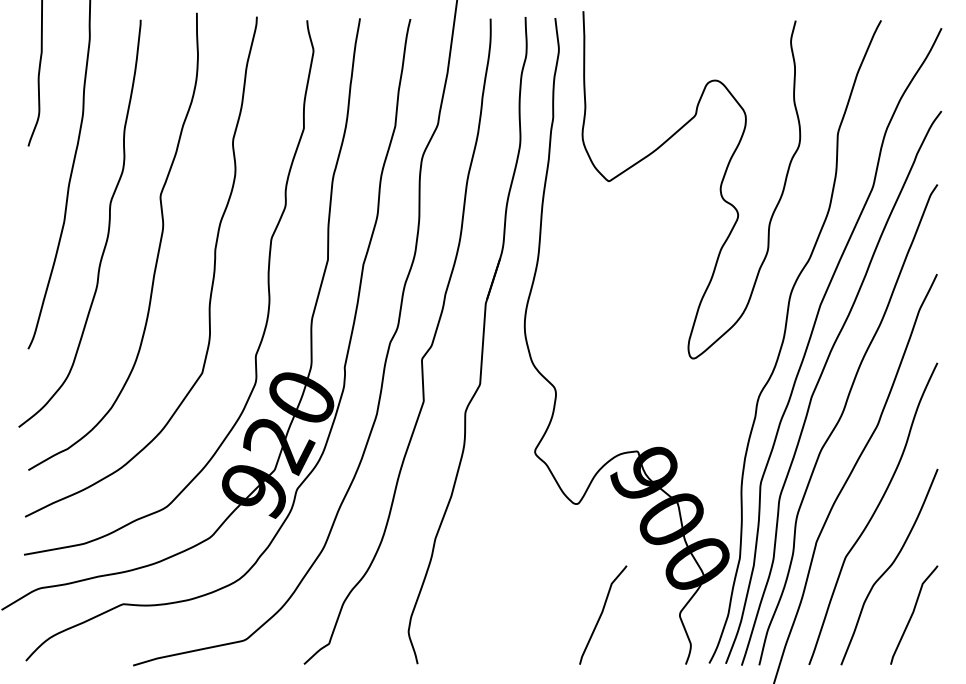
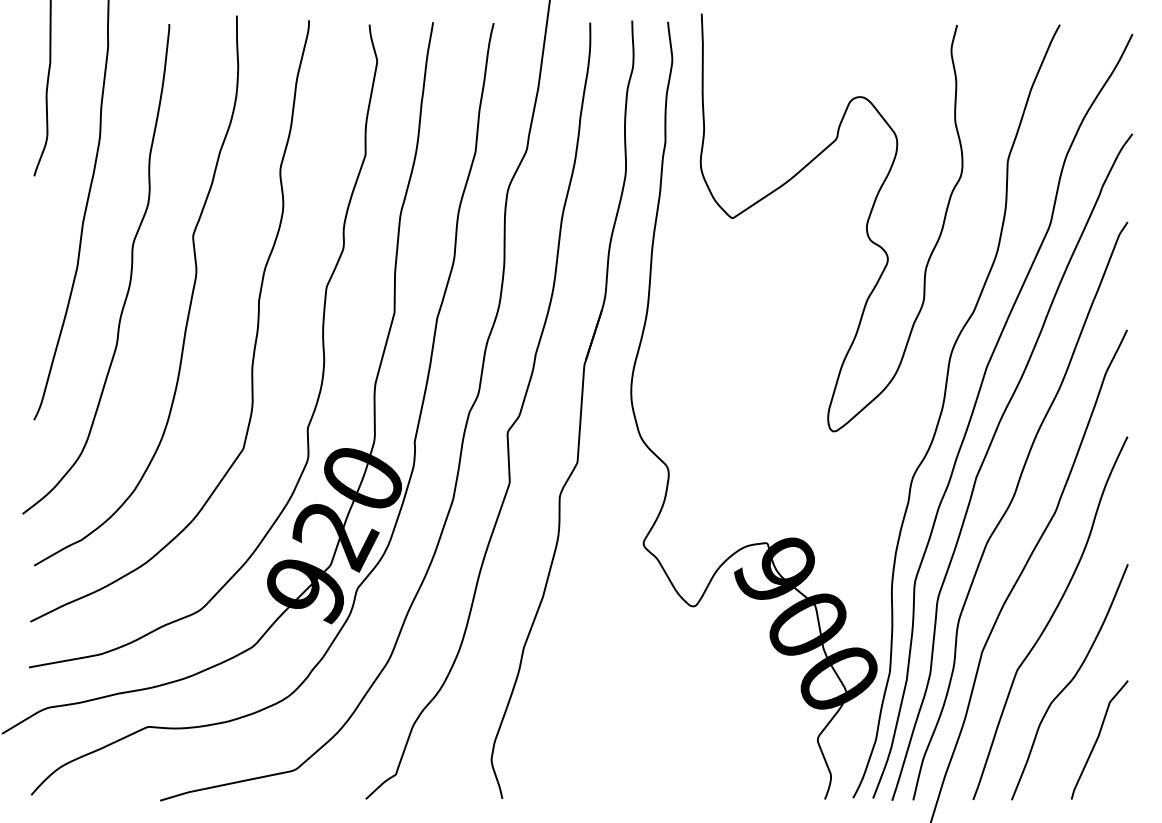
curve: (602, 614) -> (724, 739), removed

